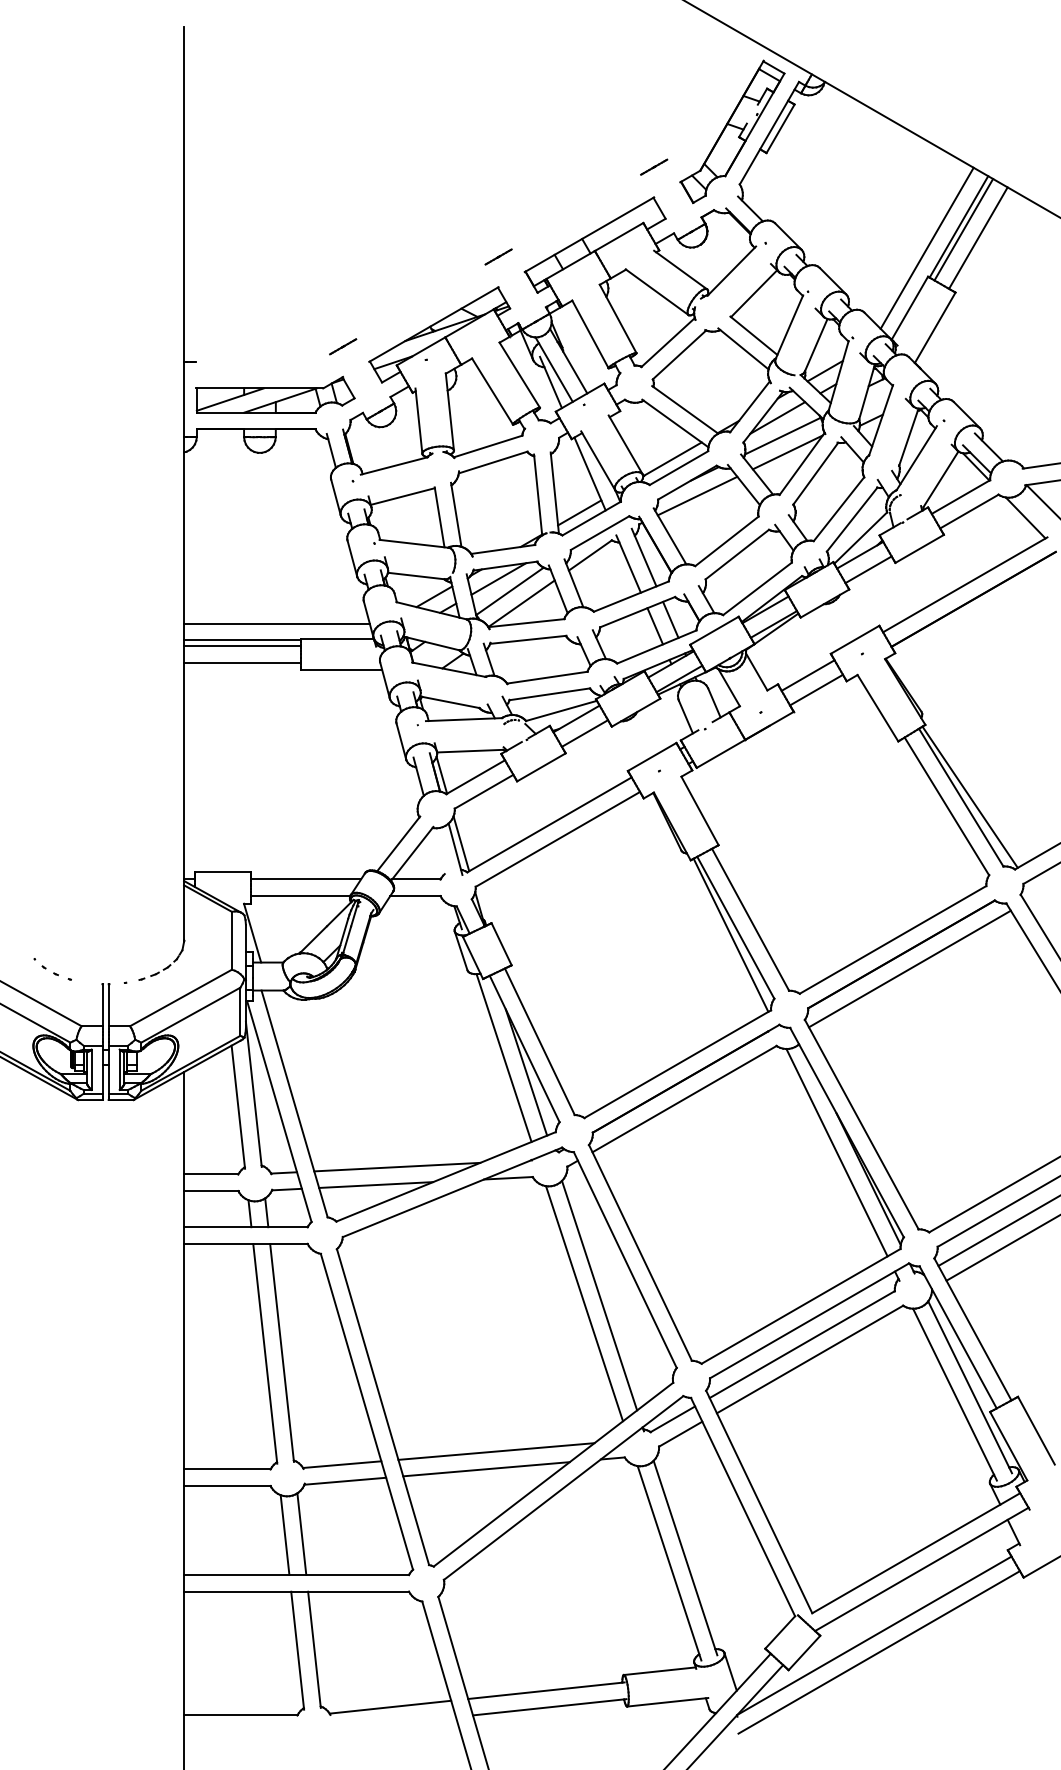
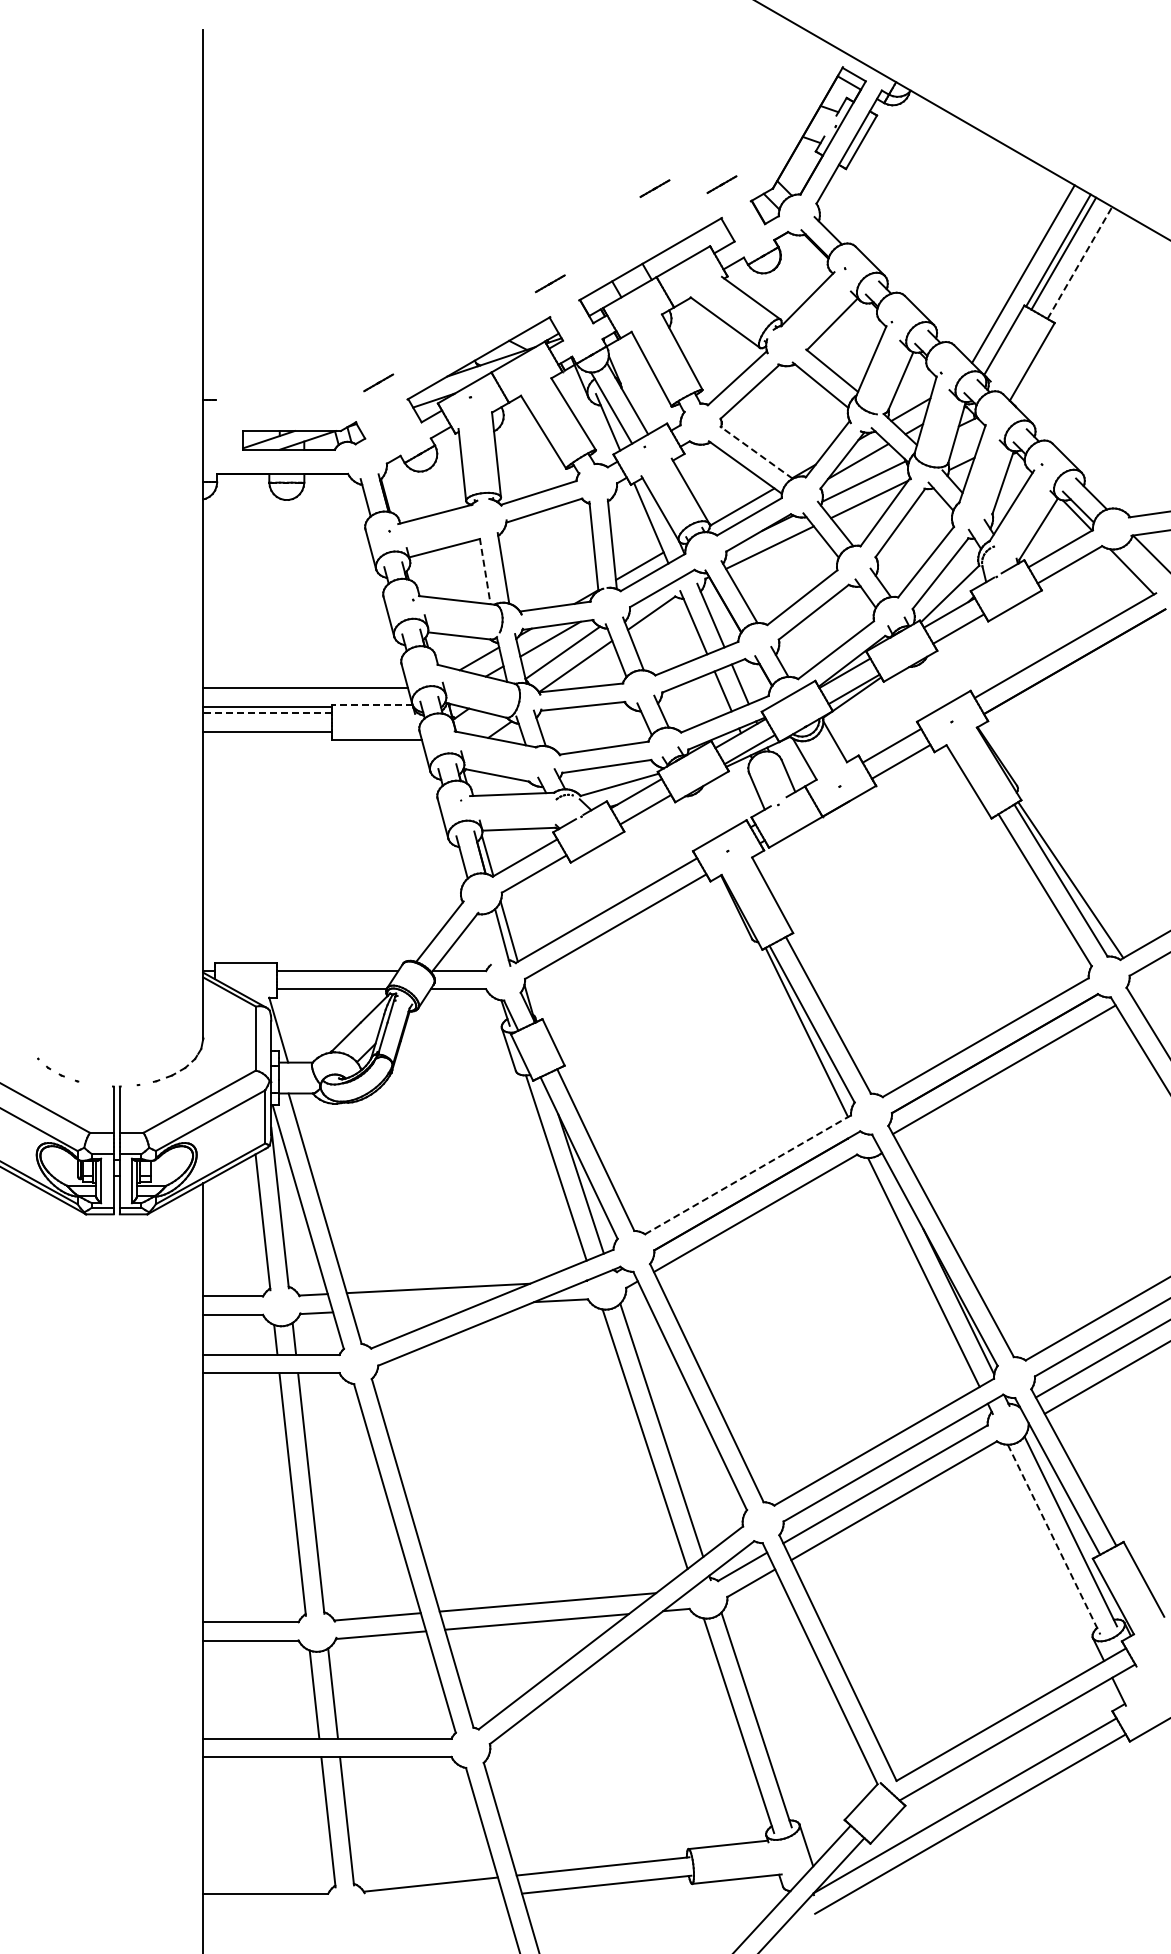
line: (593, 170) -> (654, 188), added
line: (978, 237) -> (1079, 262), solid -> dashed
part: (275, 394) -> (303, 435), size x0.7
line: (685, 409) -> (756, 452), solid -> dashed
line: (439, 517) -> (485, 571), solid -> dashed
line: (337, 639) -> (372, 705), solid -> dashed
line: (242, 646) -> (267, 713), solid -> dashed
line: (678, 1063) -> (748, 1174), solid -> dashed
line: (376, 1184) -> (415, 1307), removed
line: (955, 1394) -> (1054, 1539), solid -> dashed

